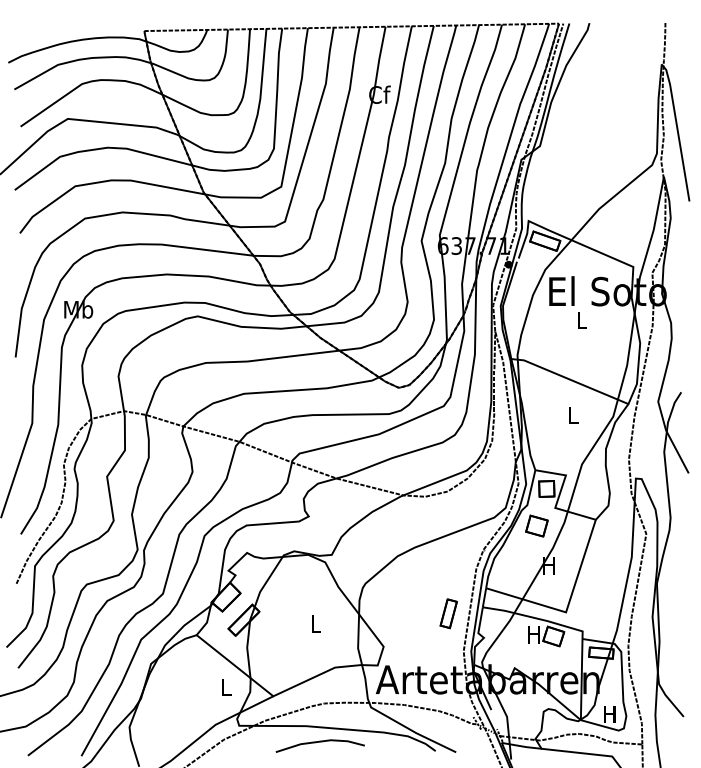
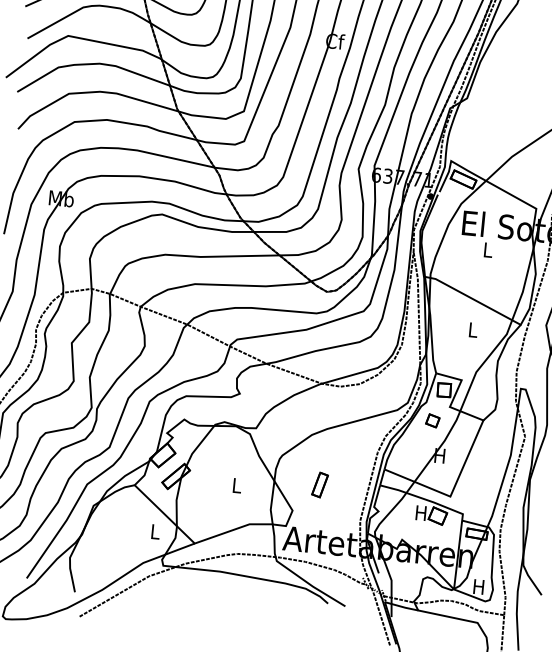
part: (536, 525) -> (432, 420), size x0.7
part: (448, 613) -> (319, 484), moved
line: (319, 742) -> (230, 586), removed

